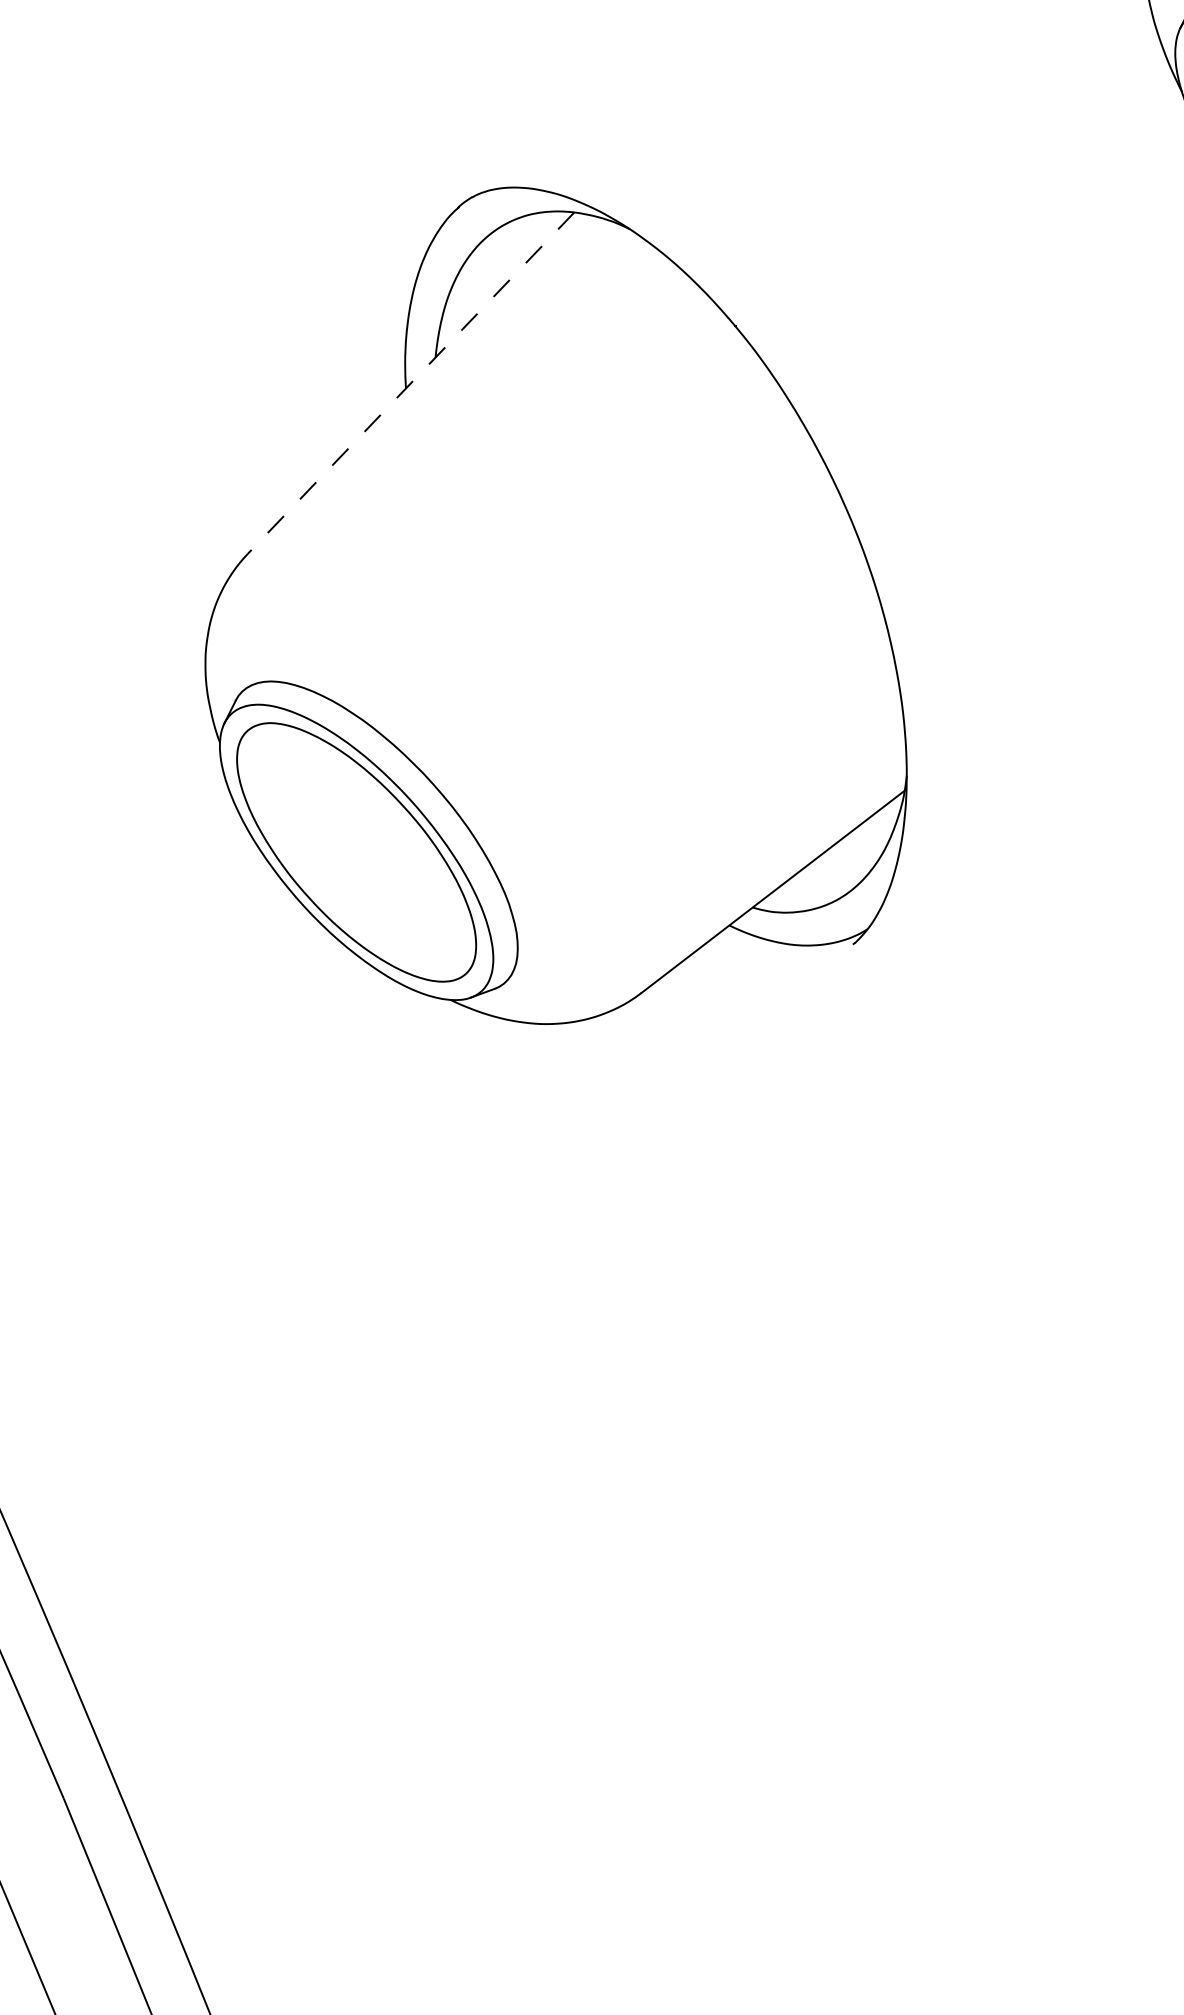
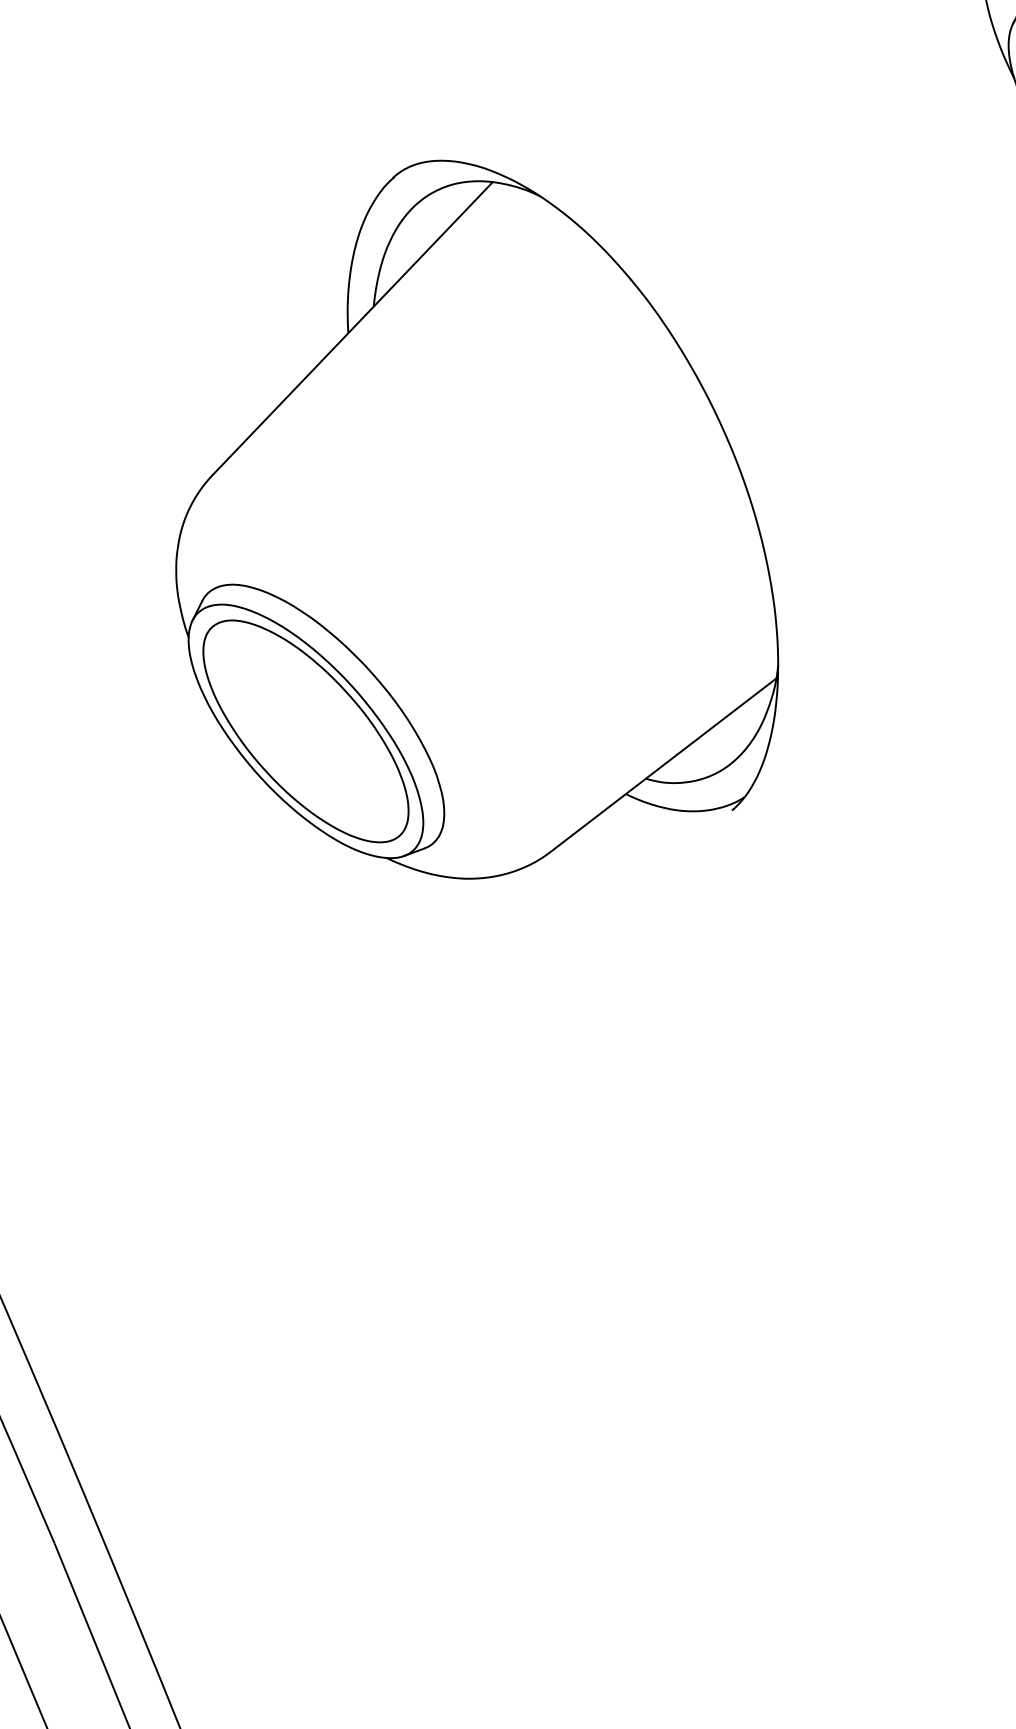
line: (410, 383) -> (352, 328), dashed -> solid

